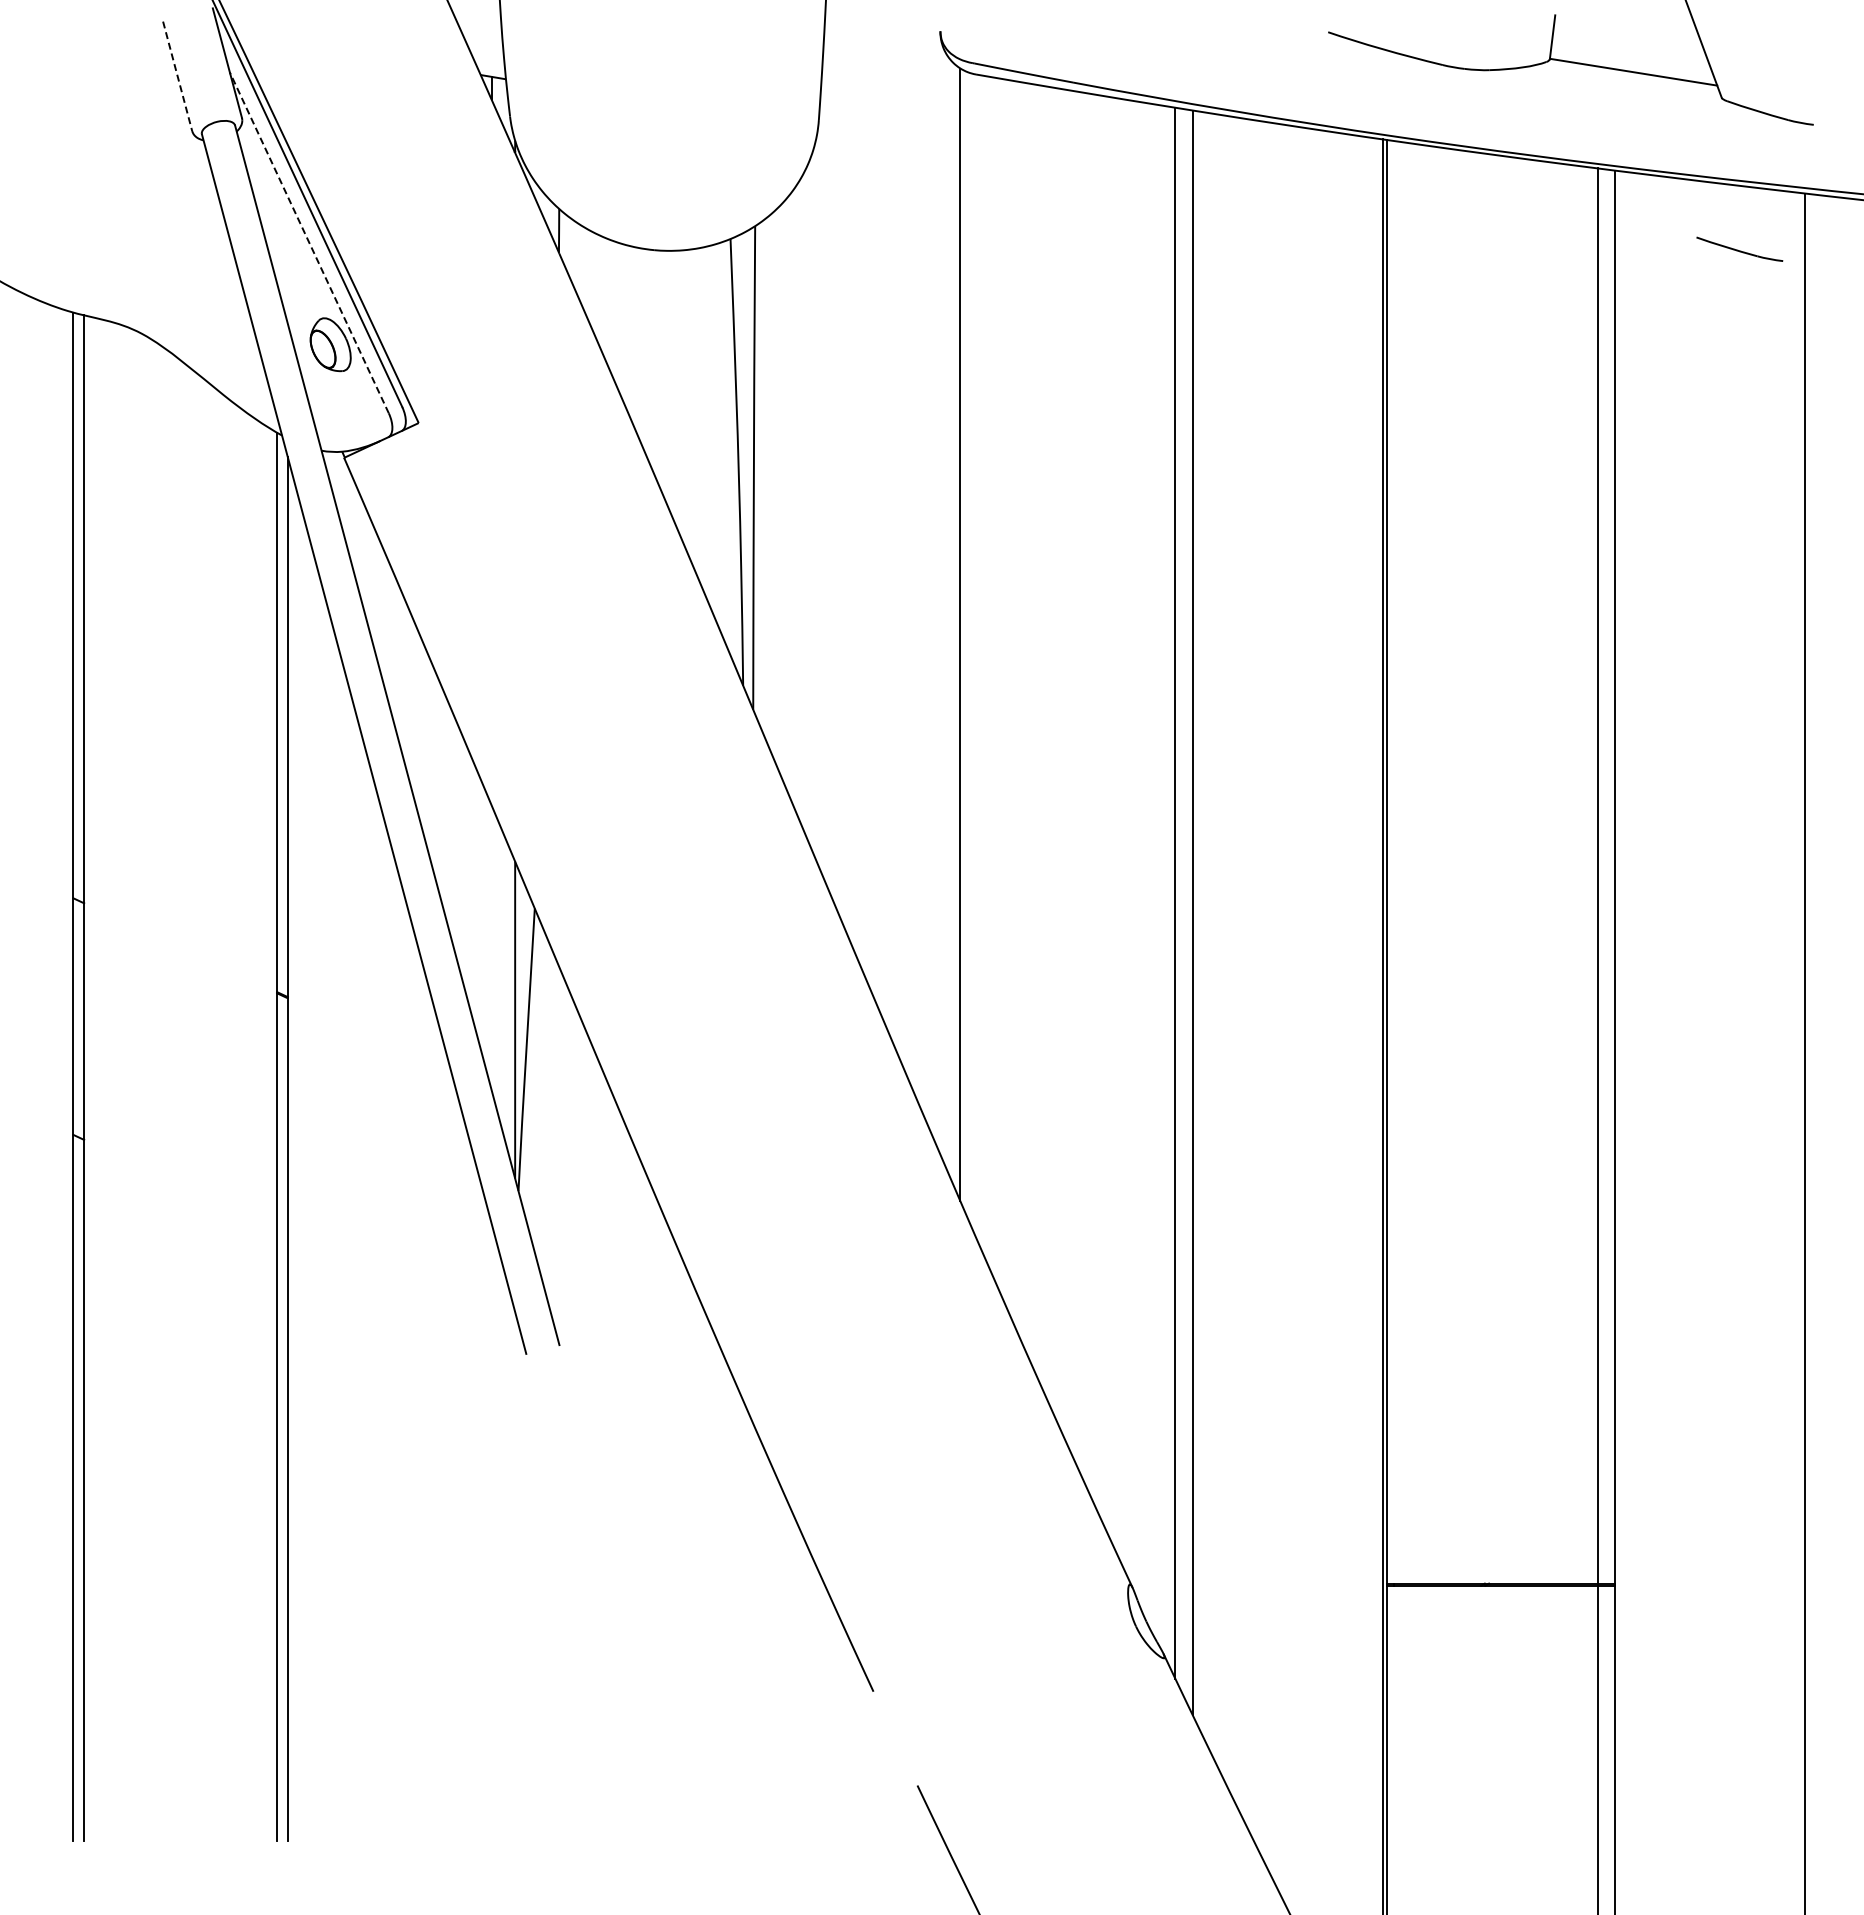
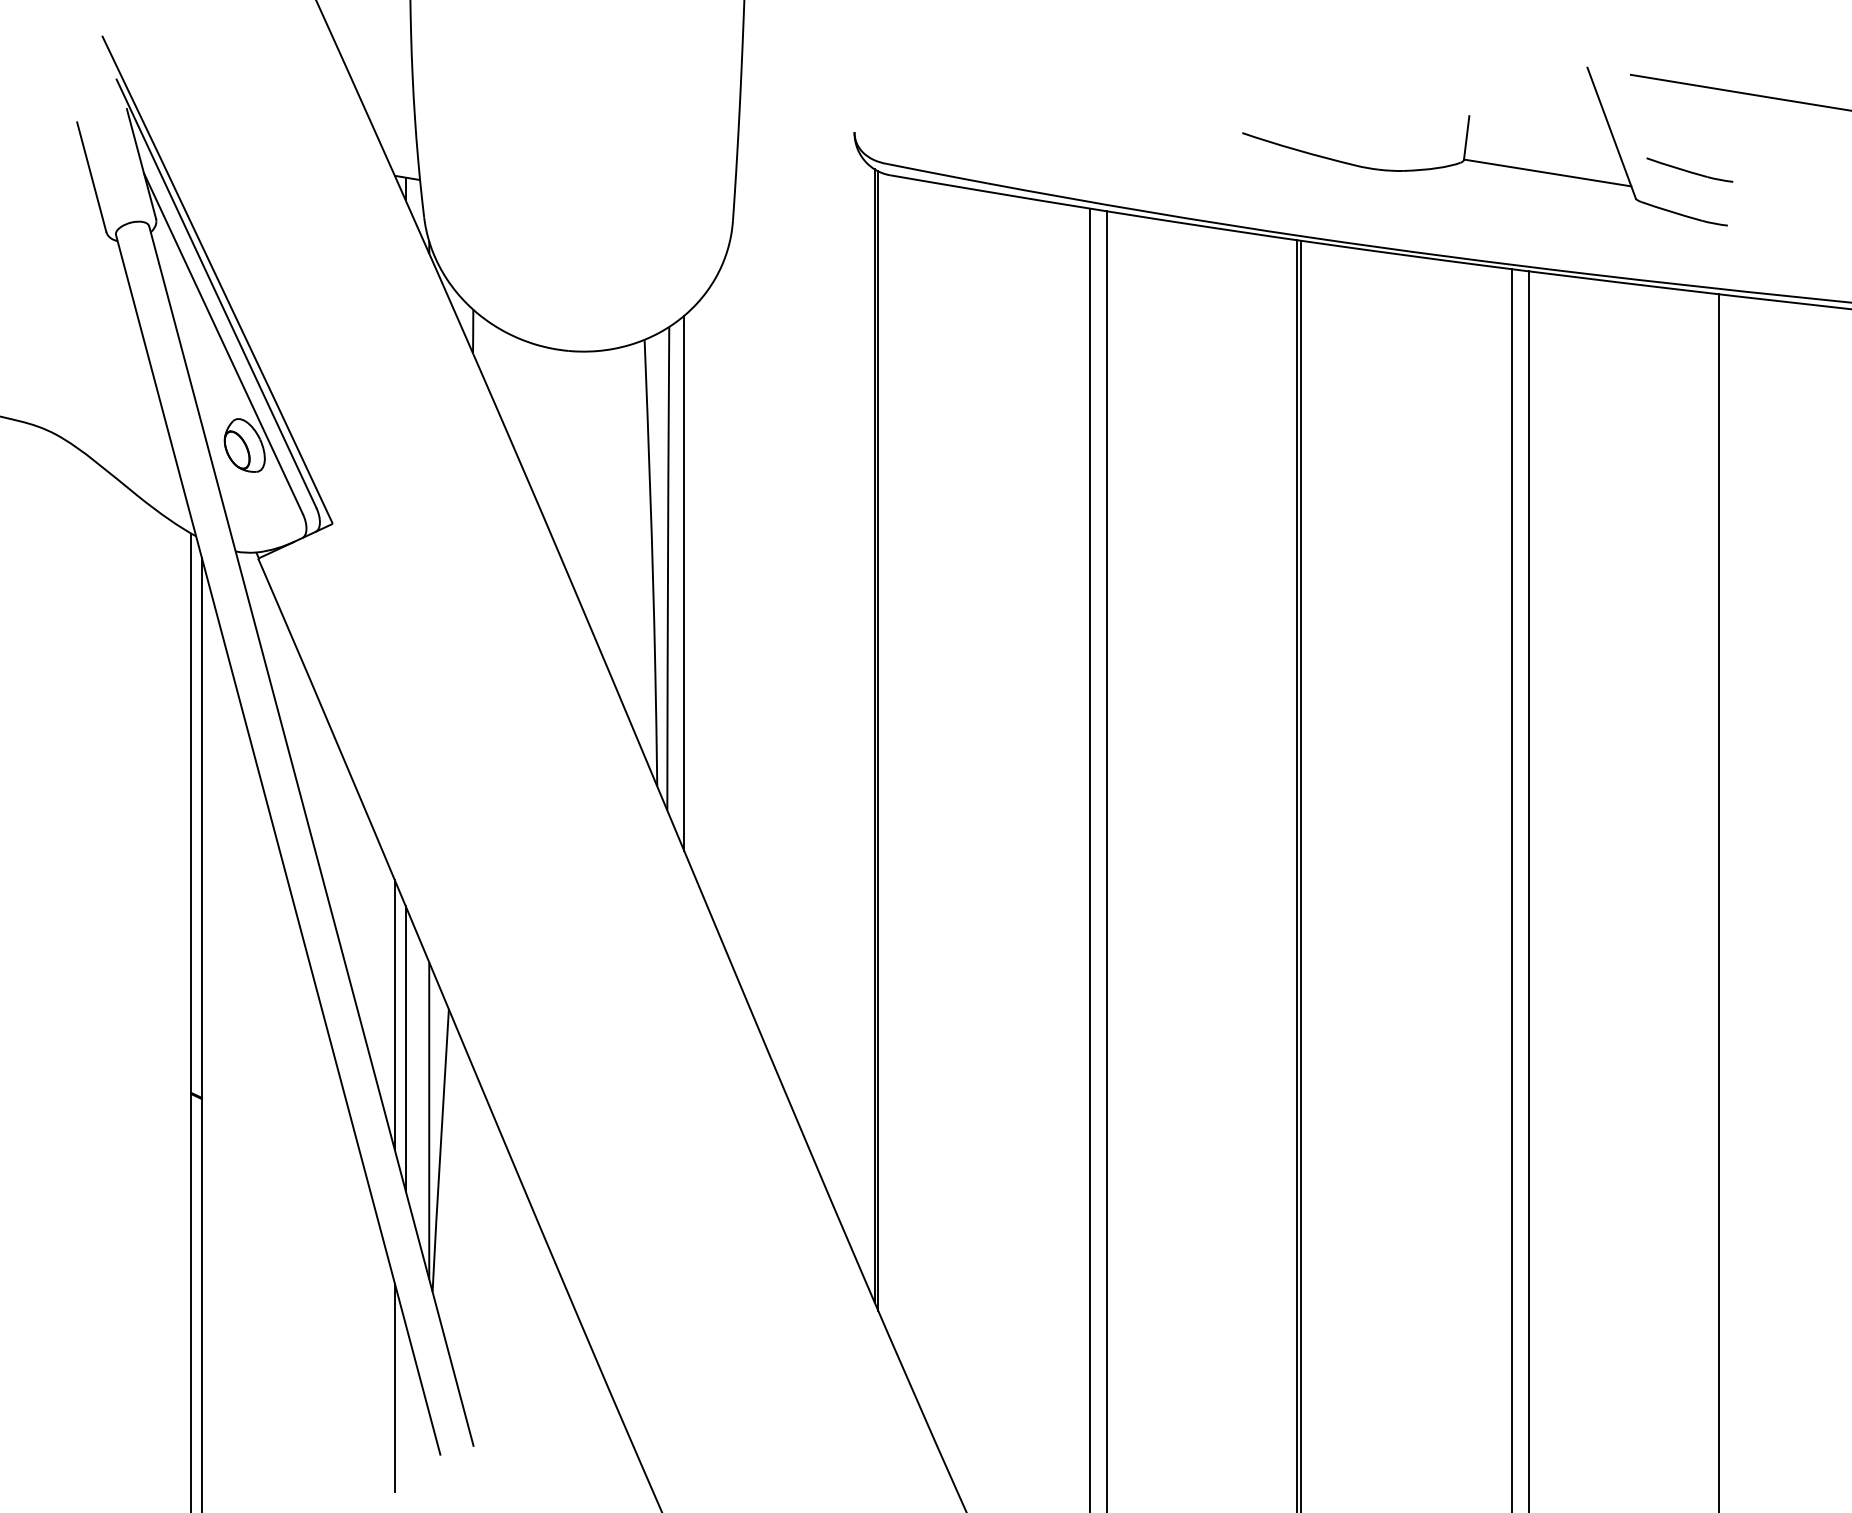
line: (177, 76) -> (91, 177), dashed -> solid
line: (309, 242) -> (223, 343), dashed -> solid
part: (1739, 248) -> (1689, 169), moved
line: (770, 482) -> (684, 583), added
line: (964, 640) -> (878, 741), added
line: (480, 914) -> (394, 1015), added
line: (491, 947) -> (405, 1048), added
line: (480, 1287) -> (394, 1388), added

